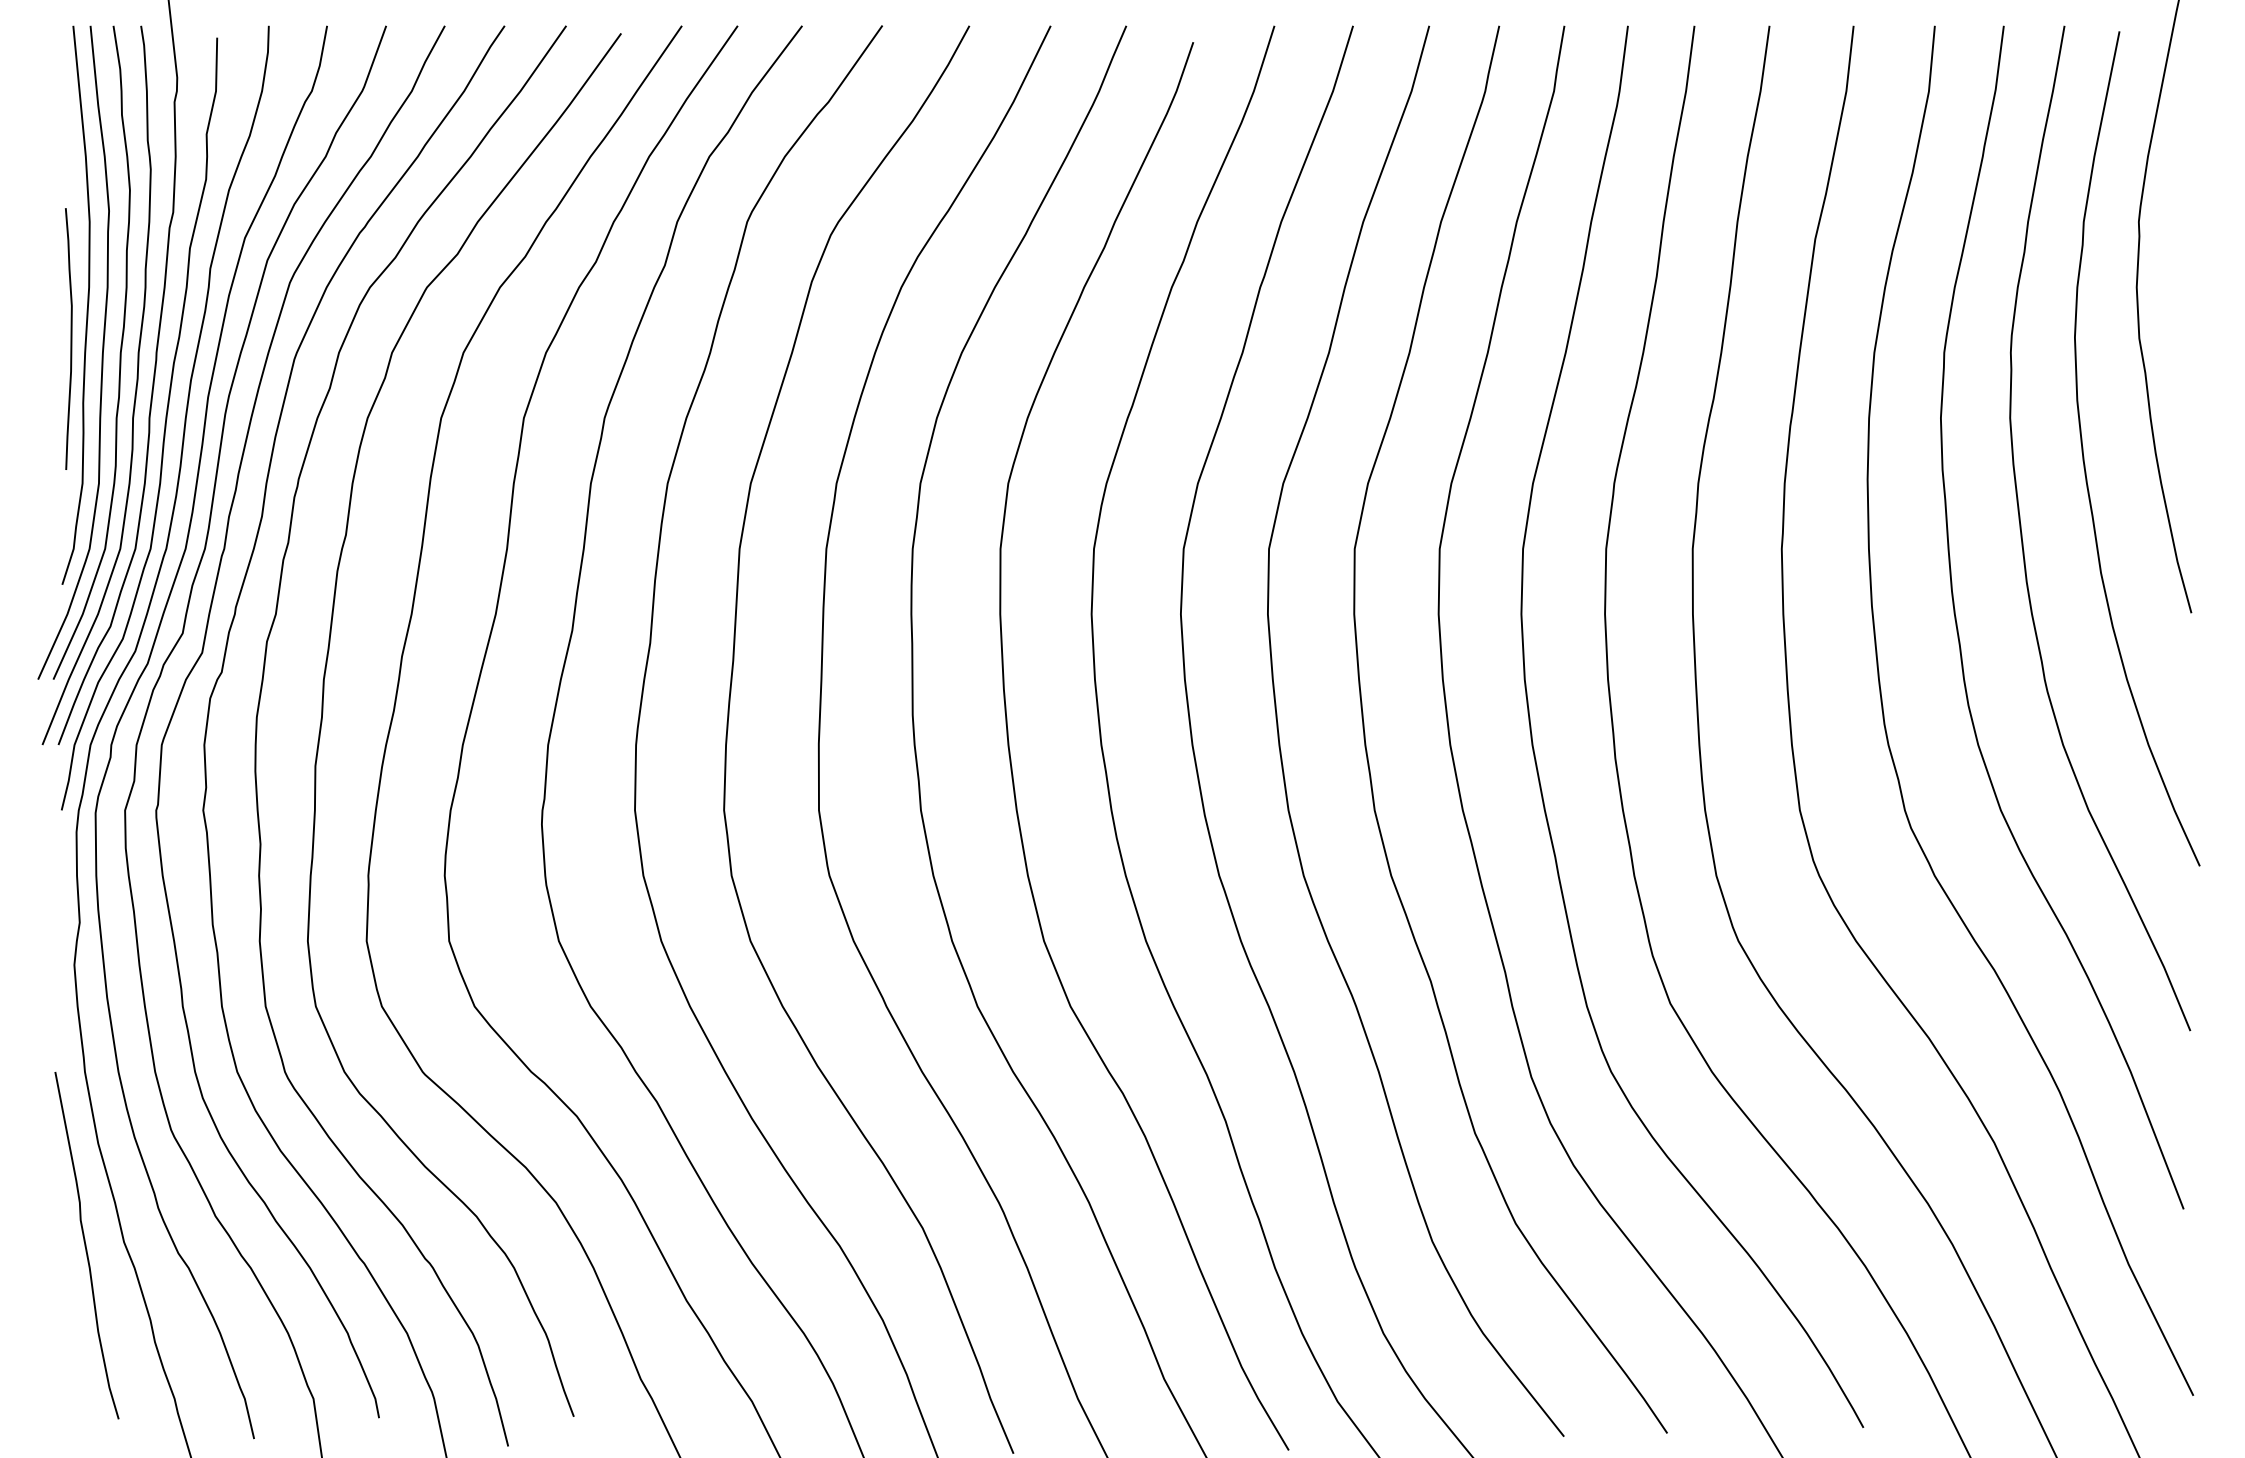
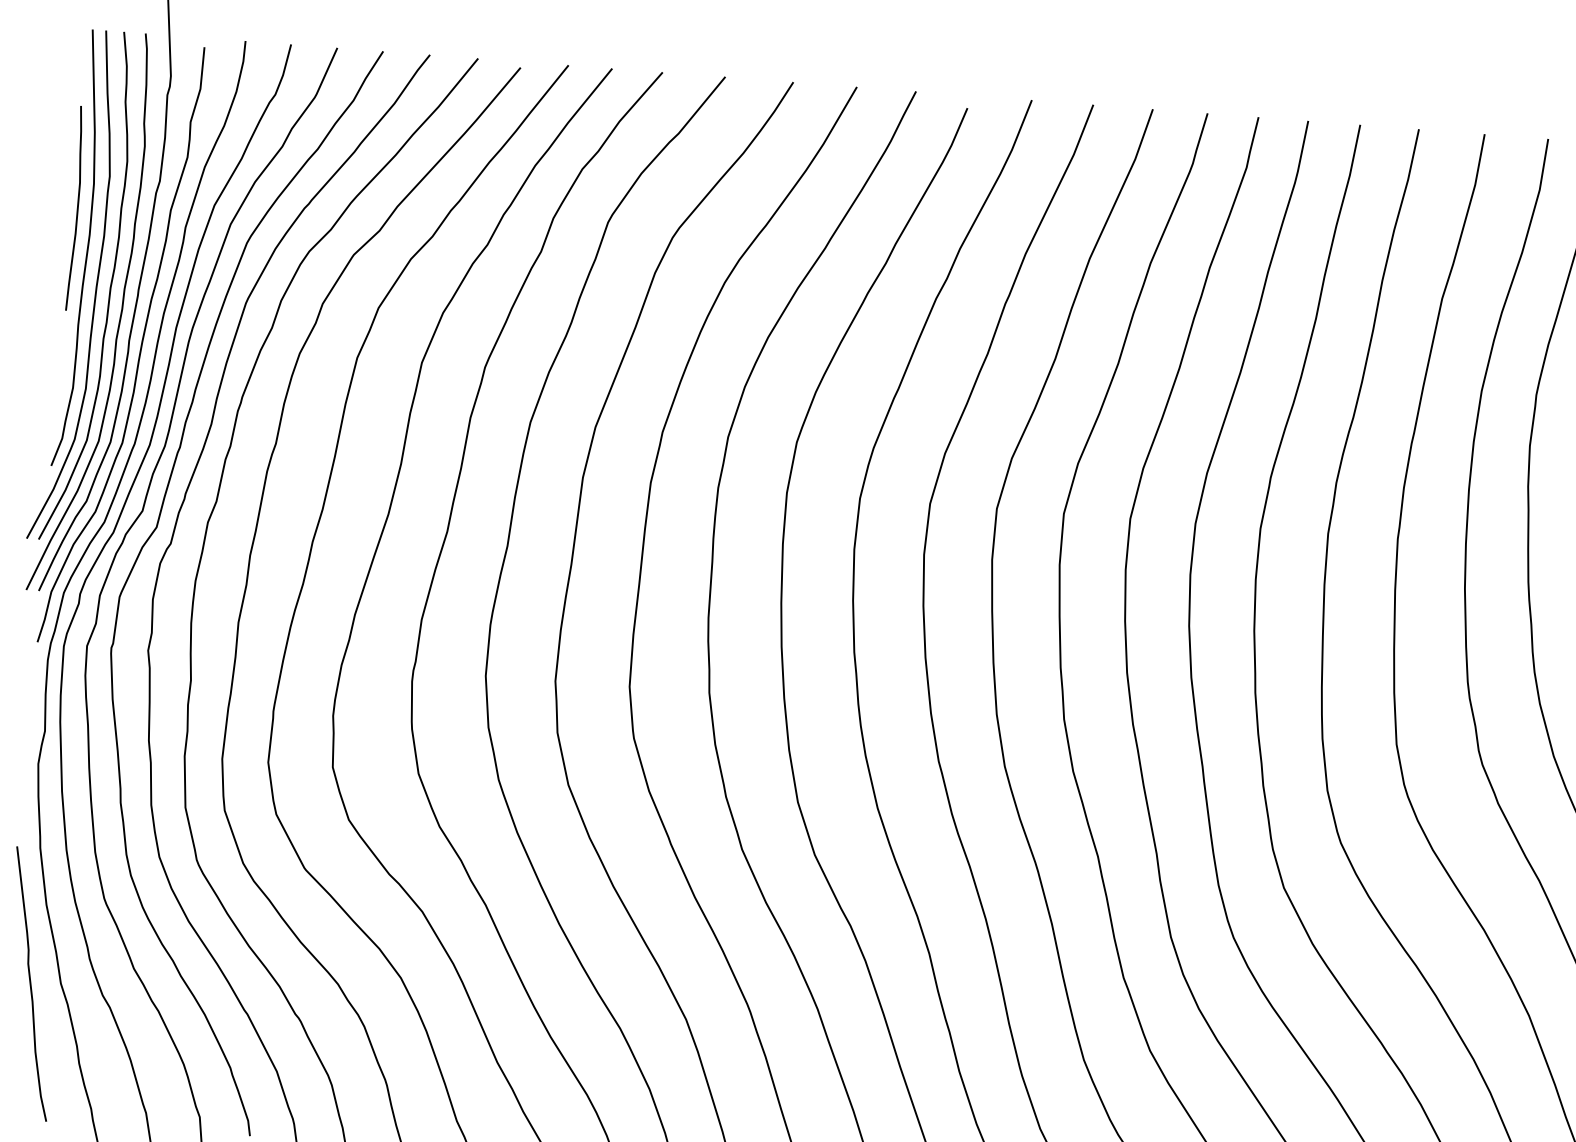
curve: (70, 338) -> (77, 208), moved

